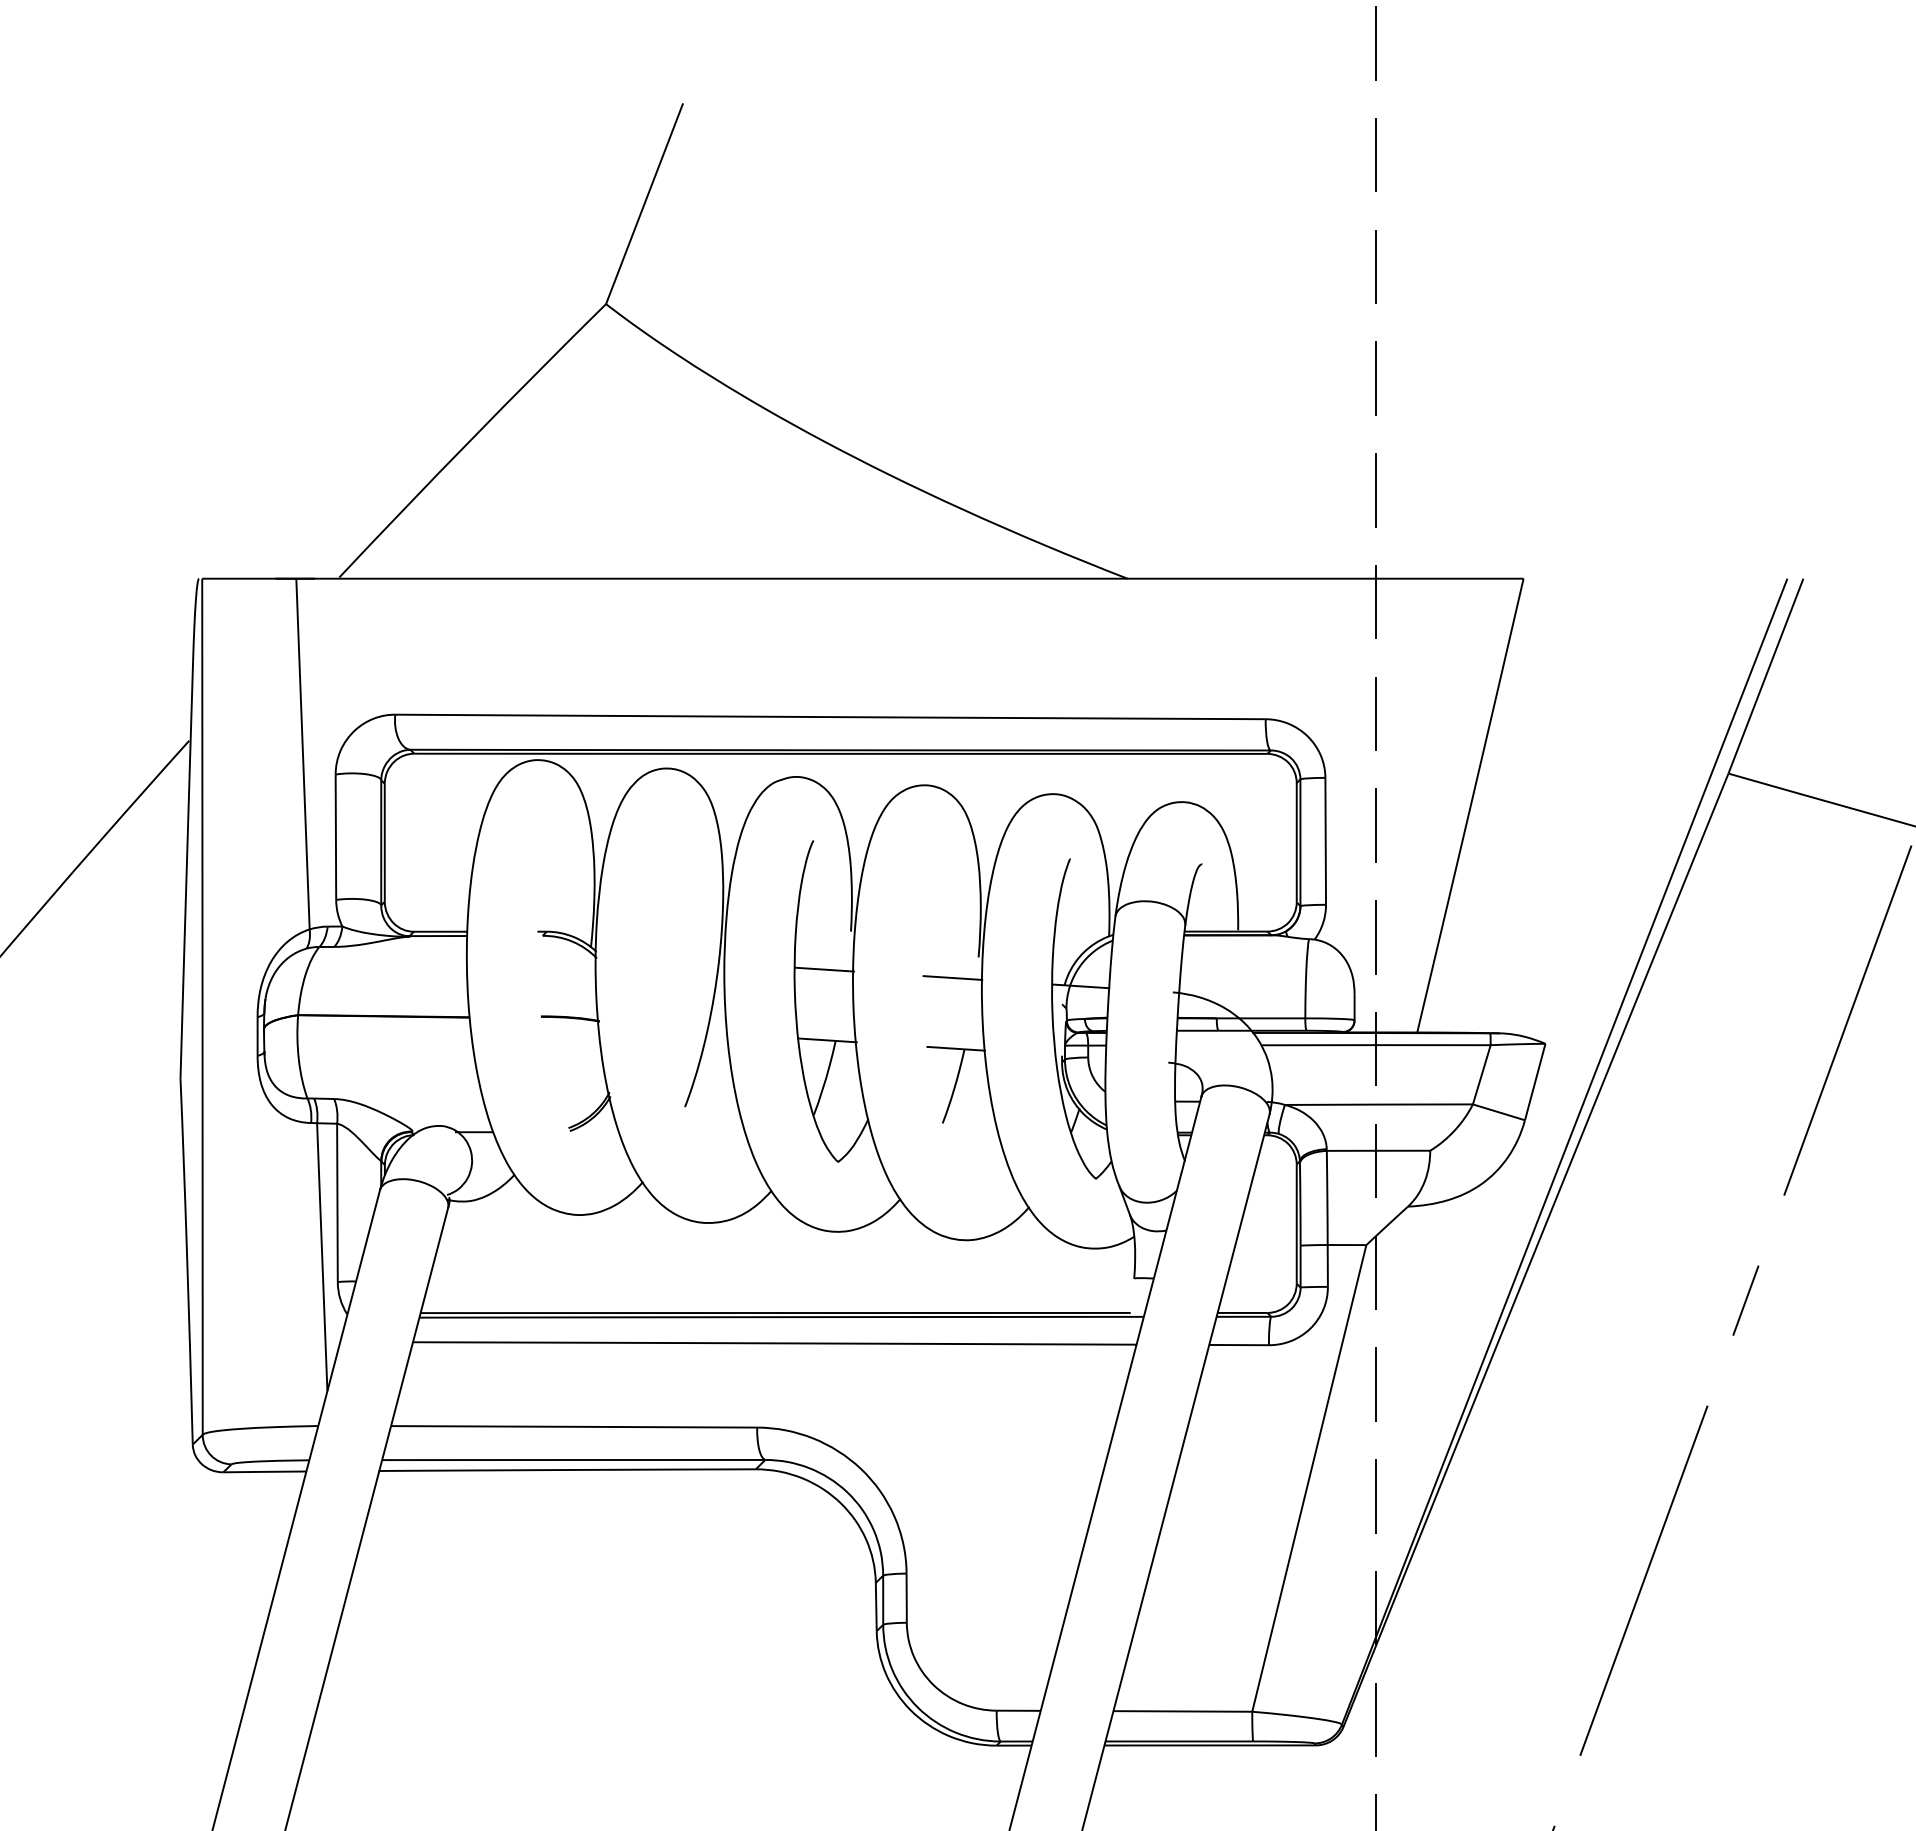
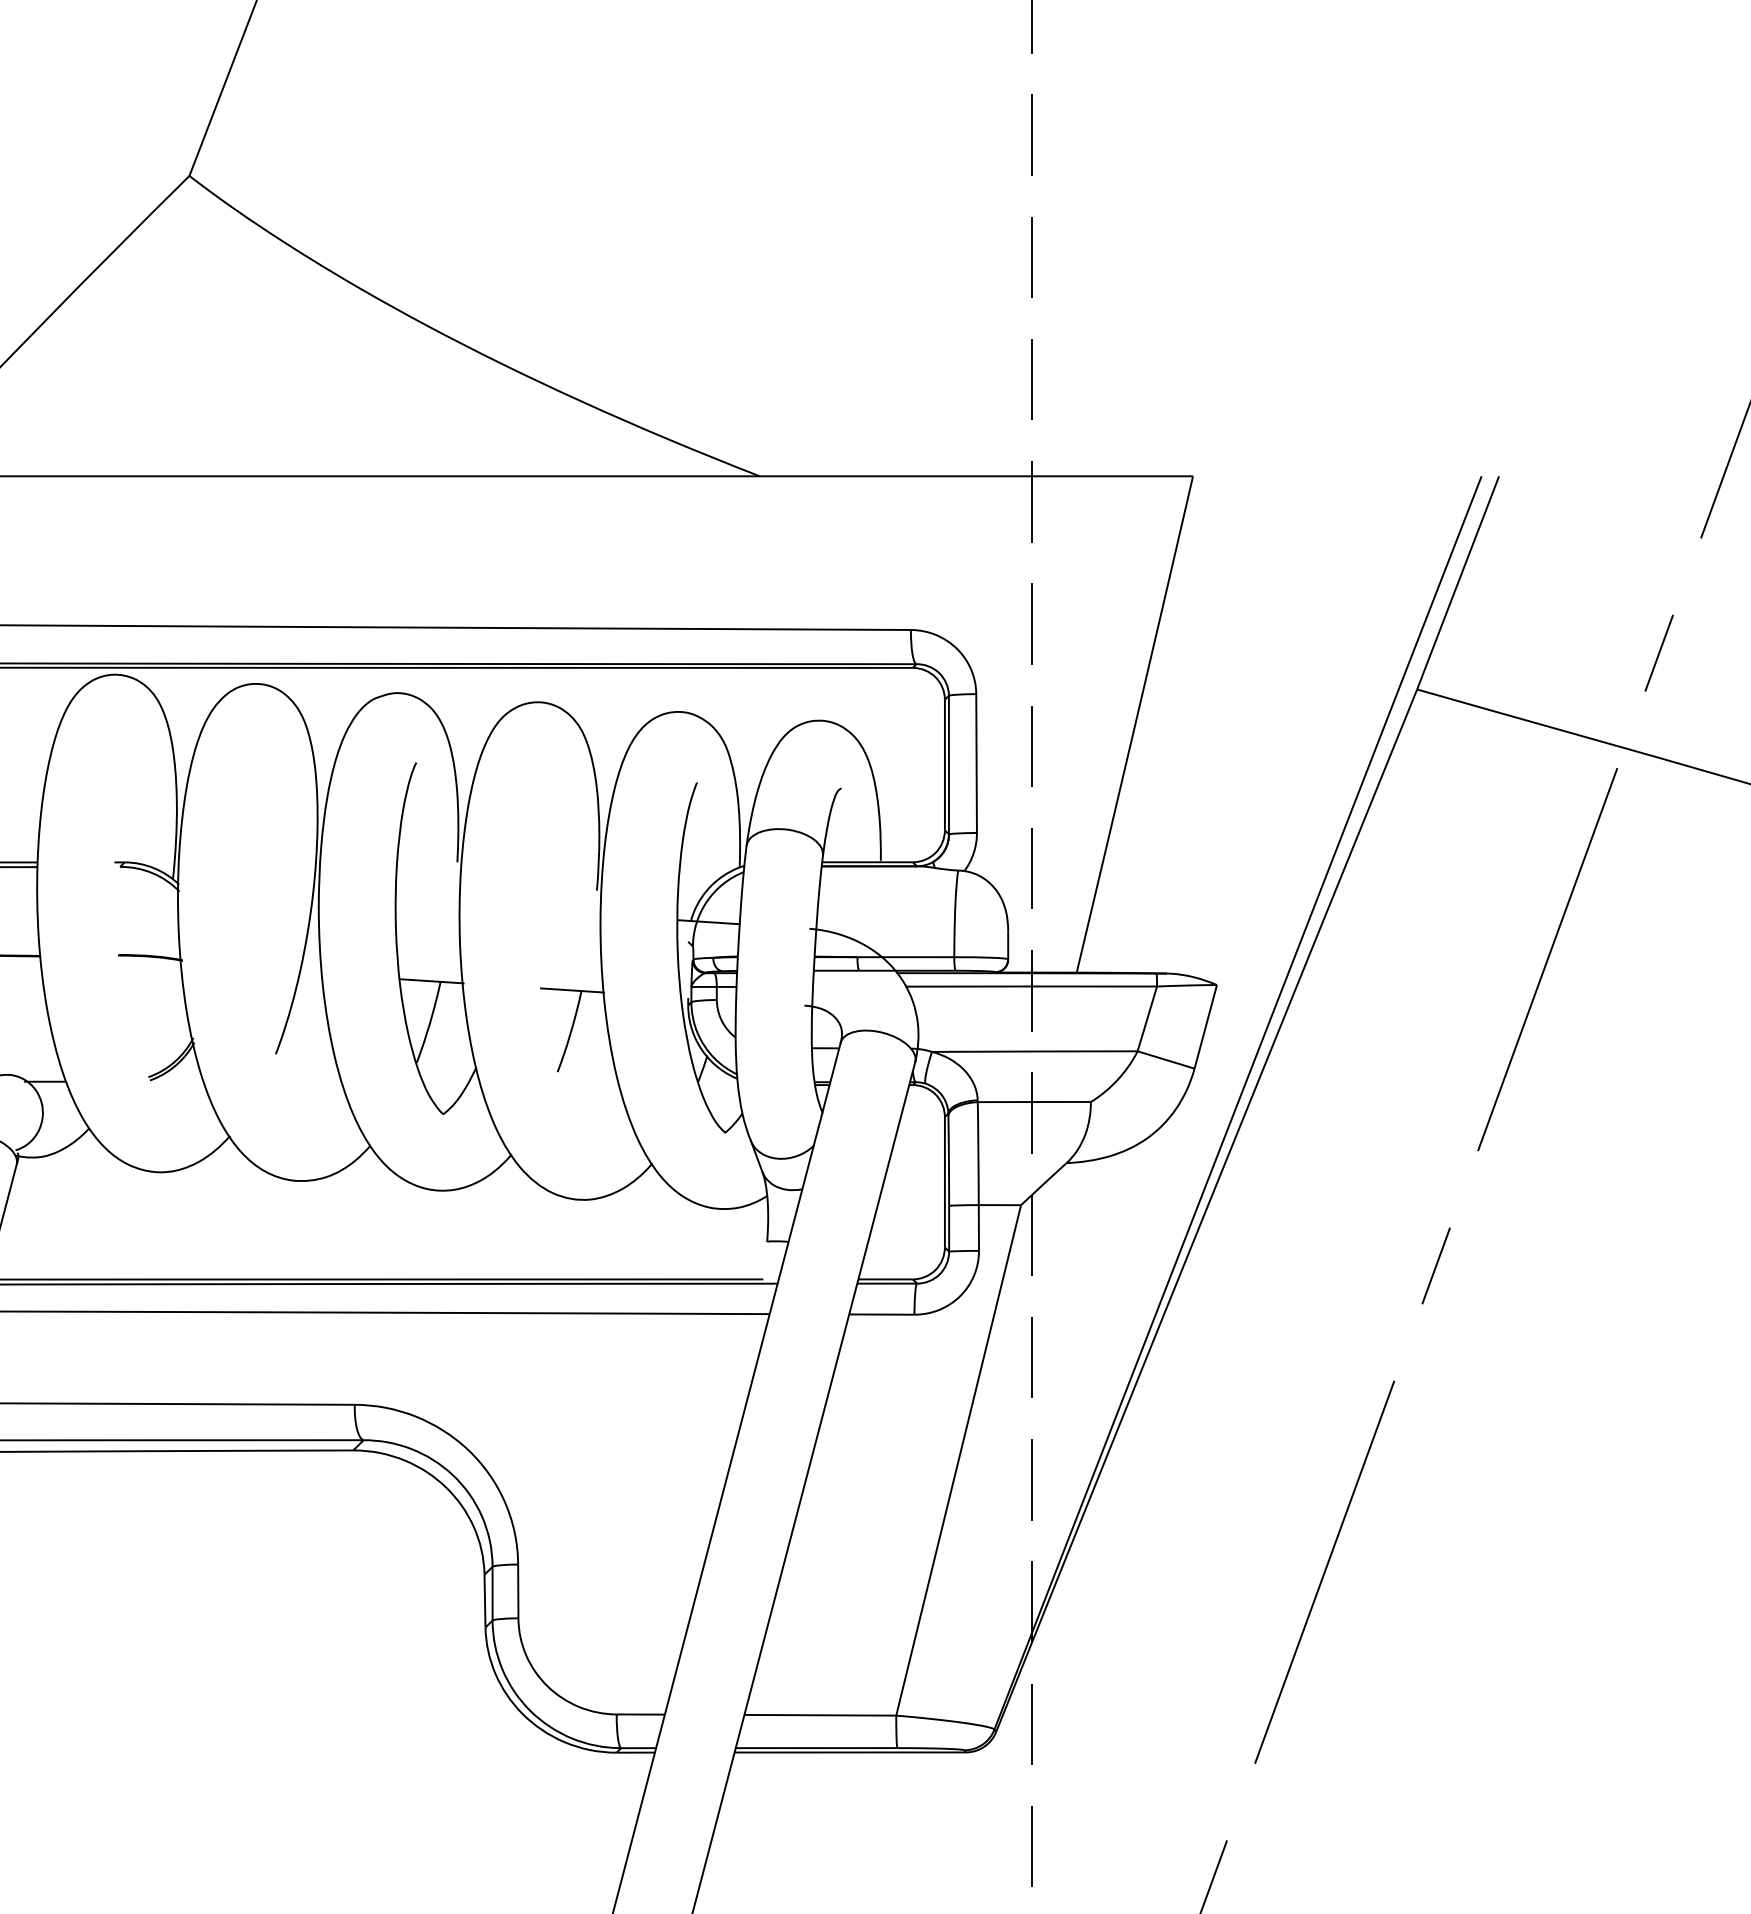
line: (824, 969) -> (428, 903), removed
line: (952, 977) -> (568, 912), removed

